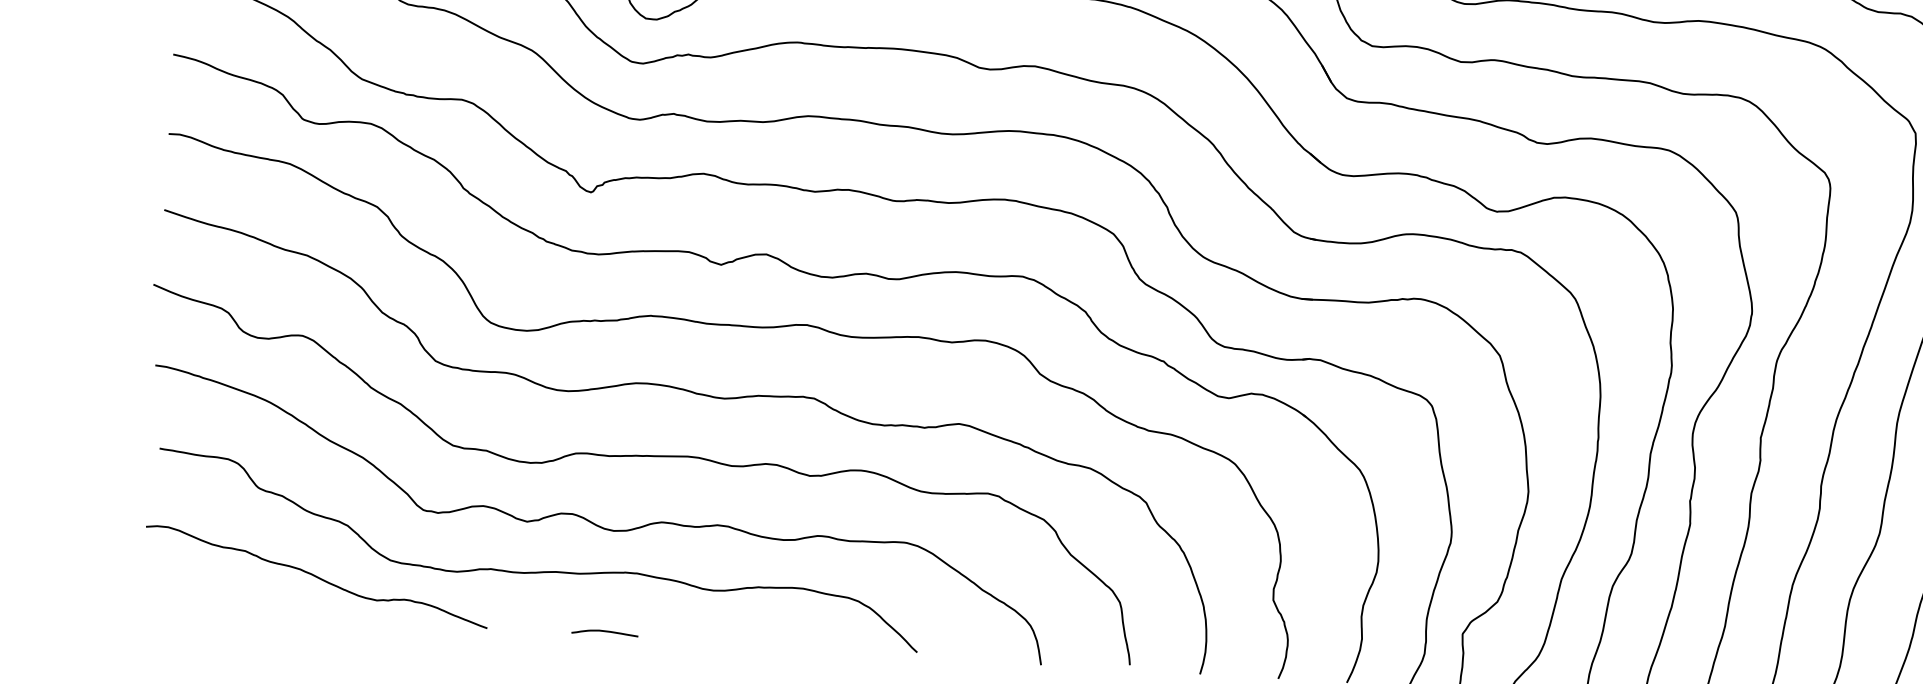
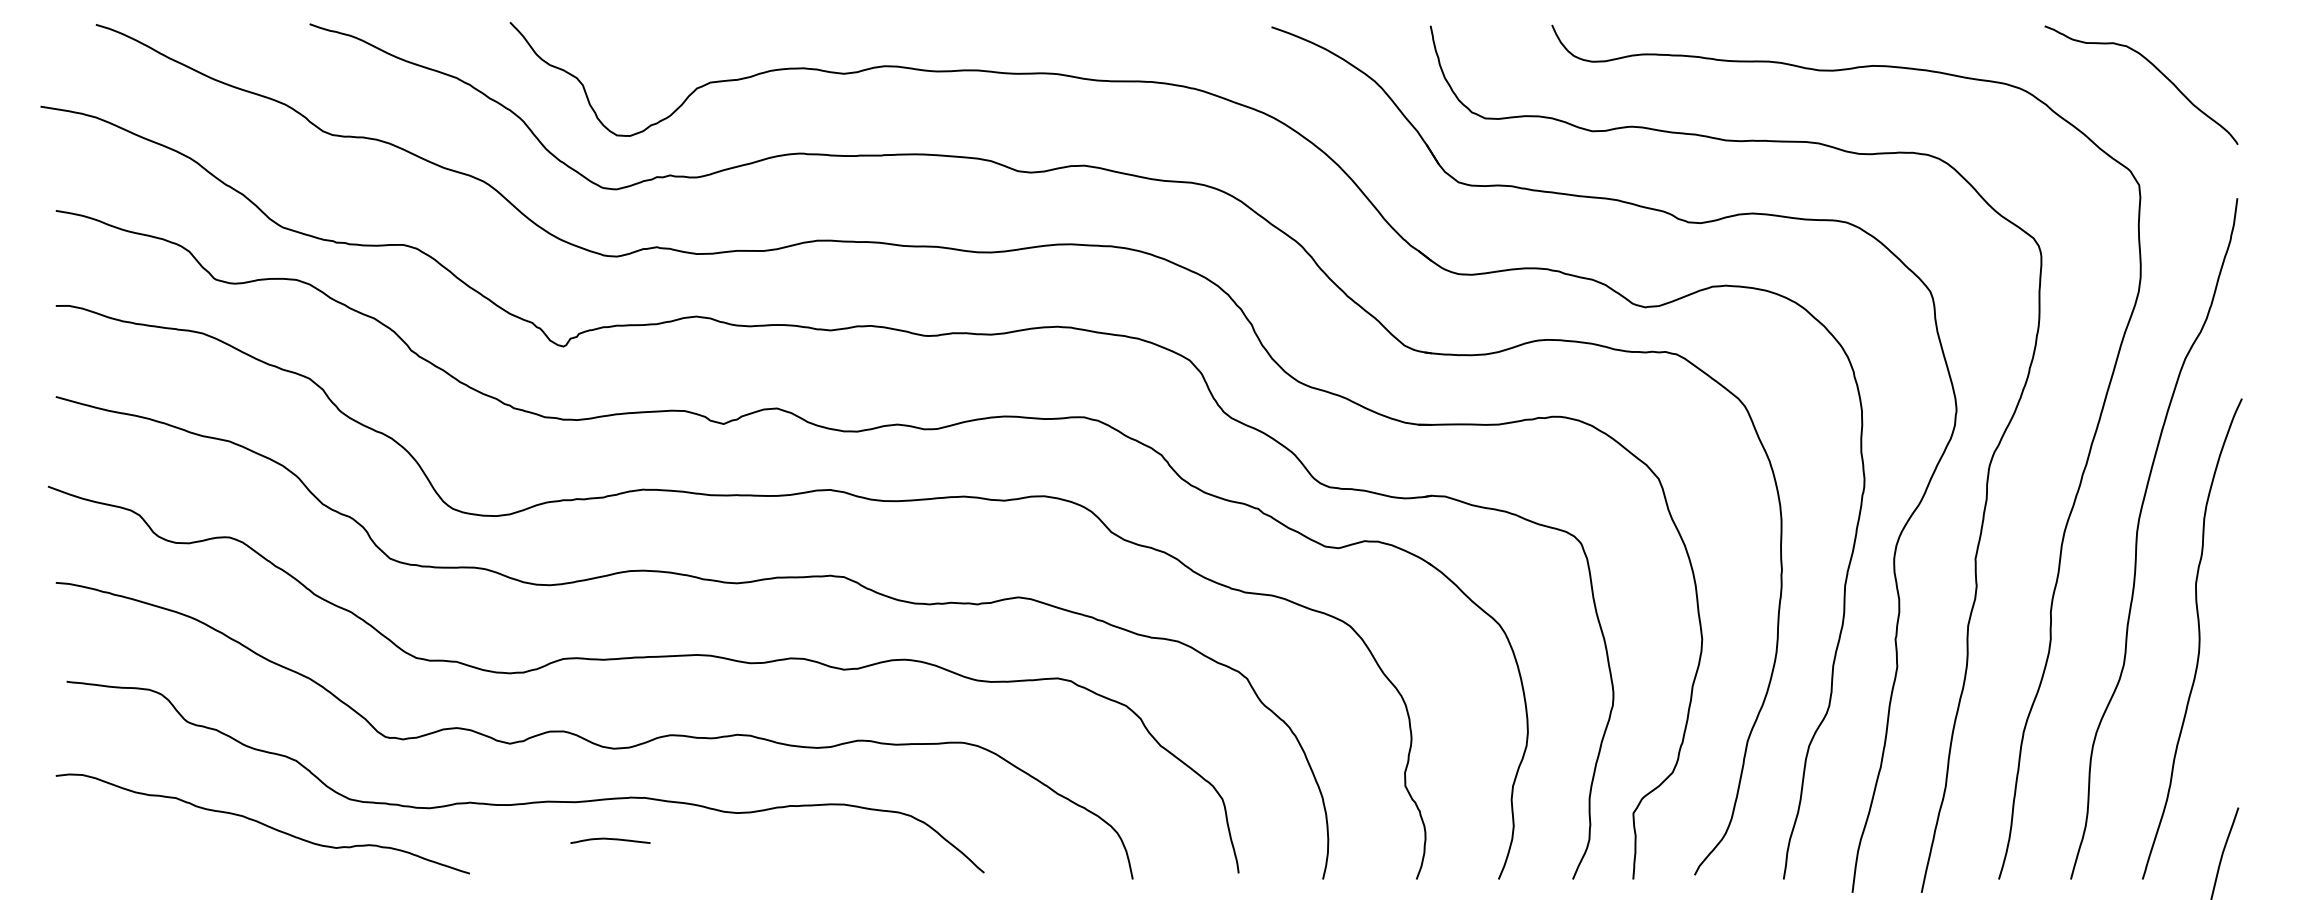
curve: (605, 631) -> (610, 839), moved

